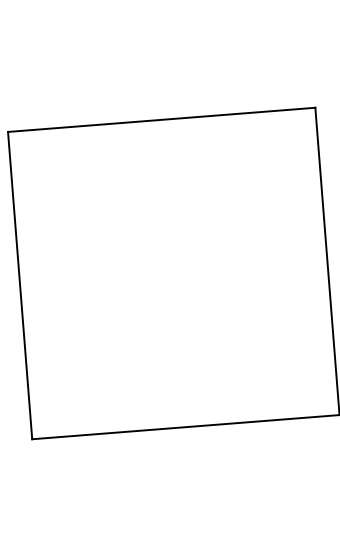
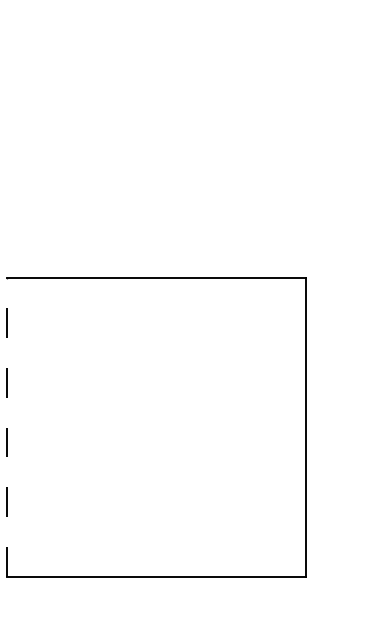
line: (20, 285) -> (7, 427), solid -> dashed

